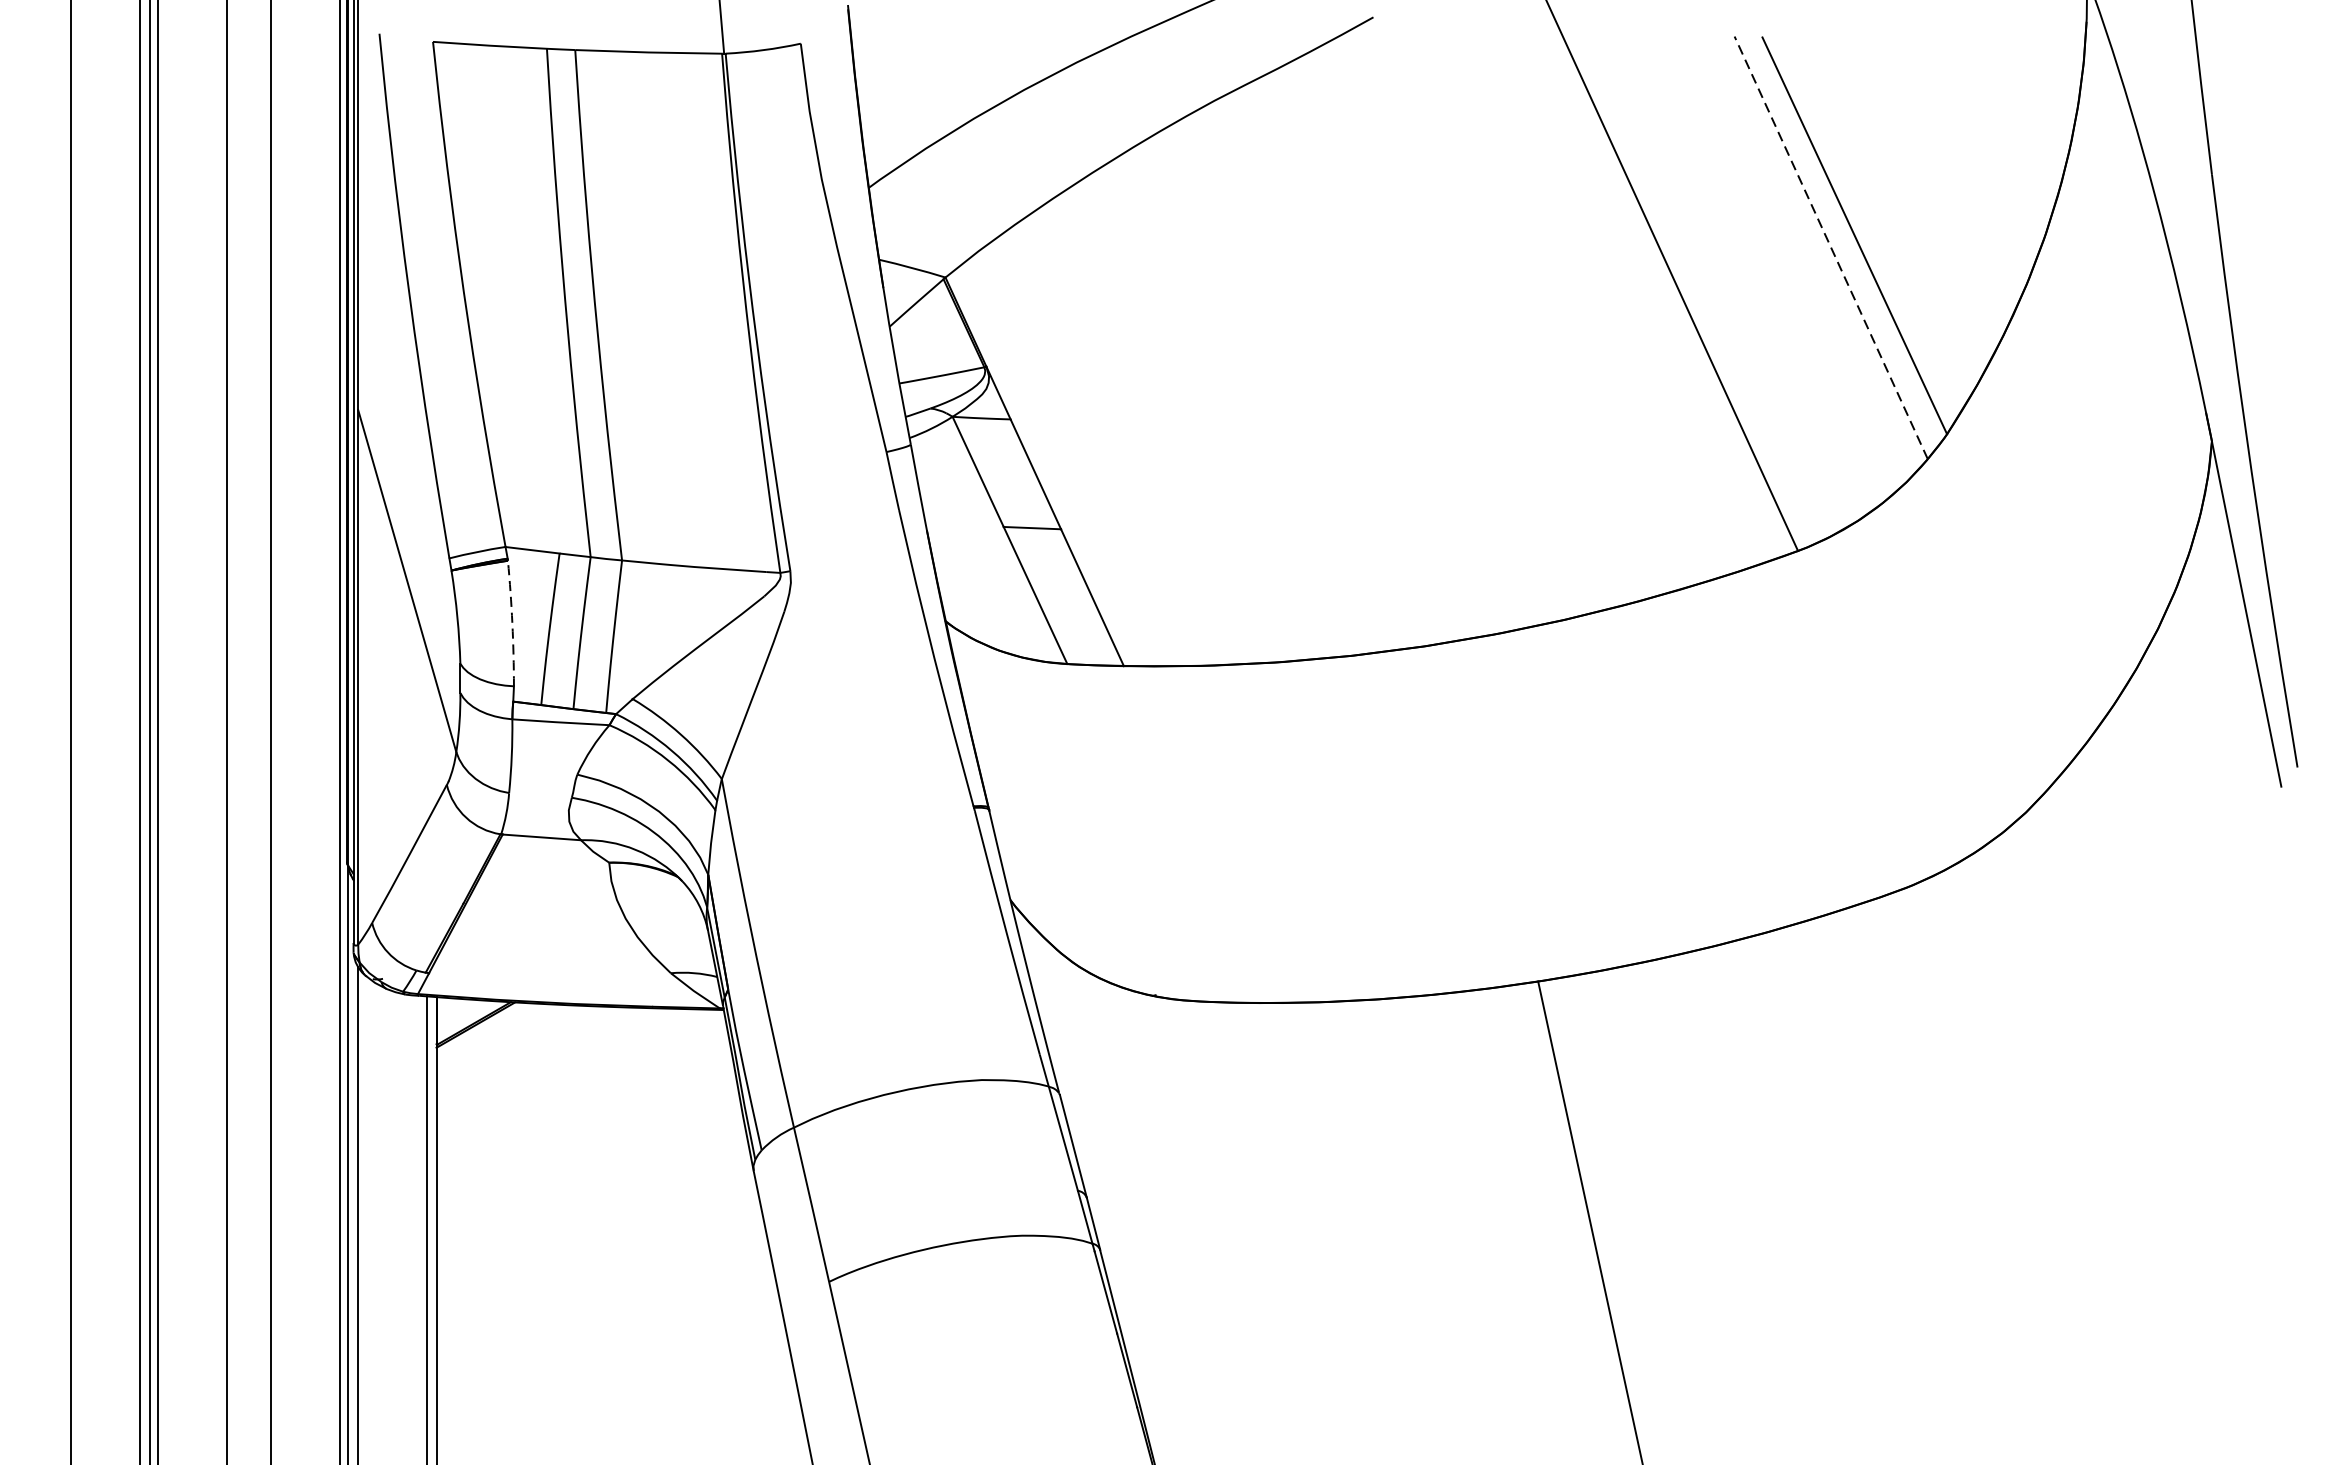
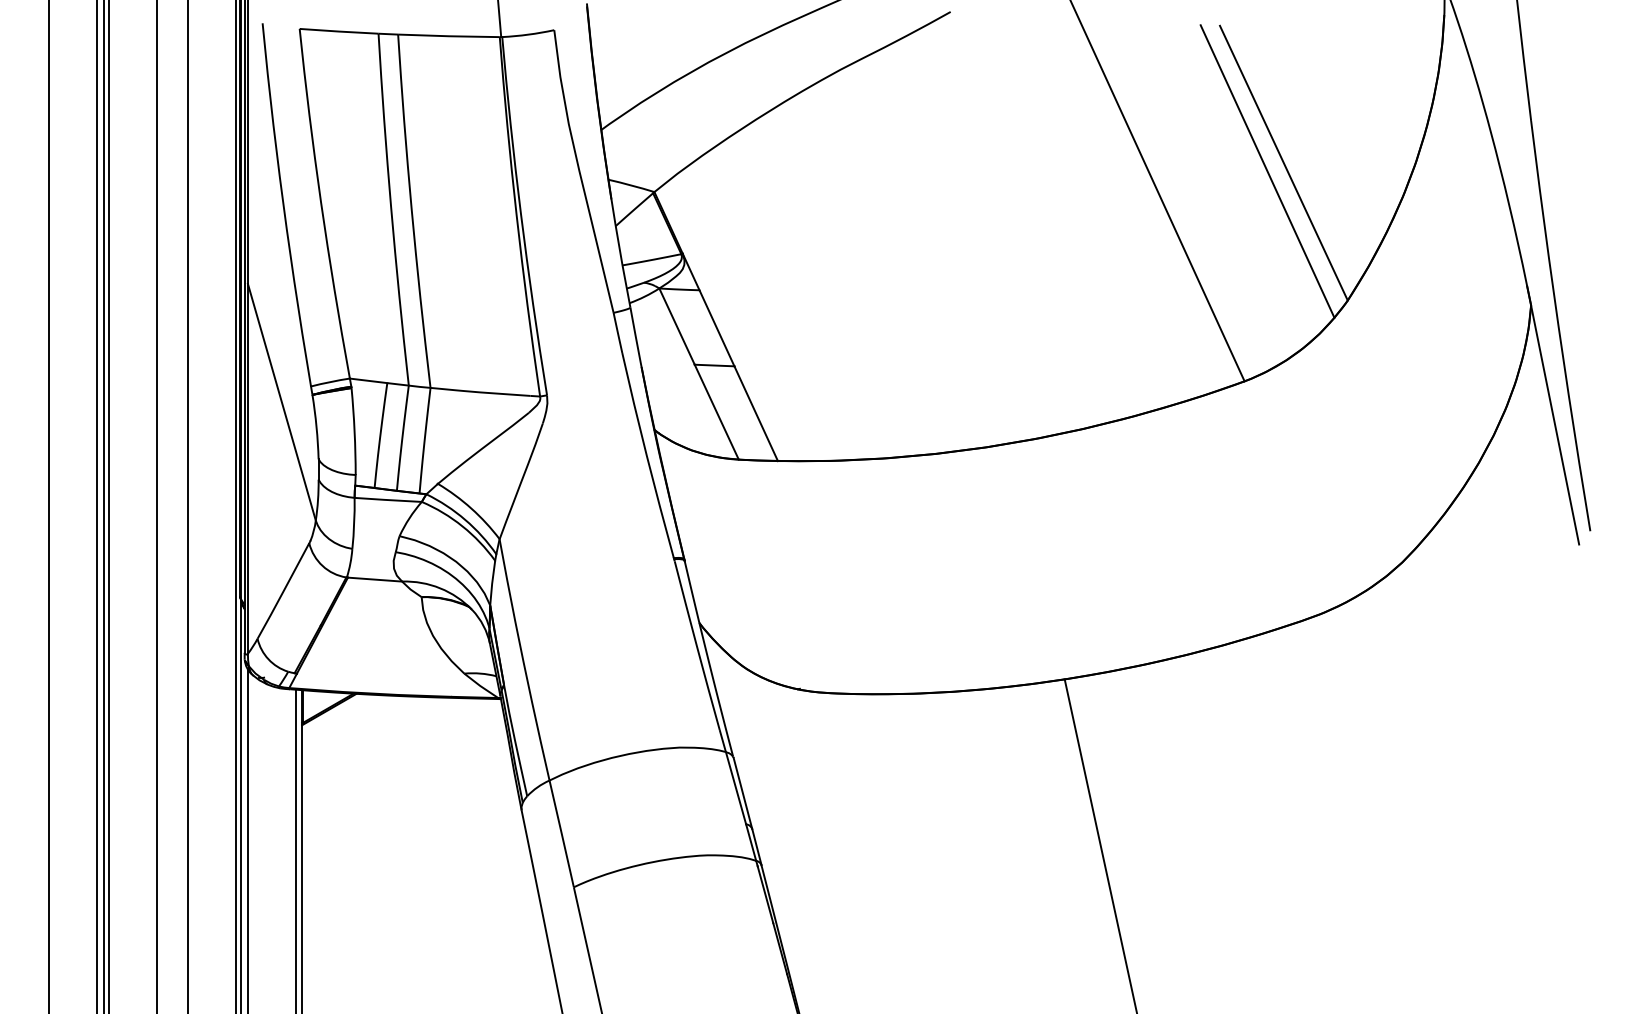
line: (1831, 247) -> (1267, 171), dashed -> solid
arc: (512, 623) -> (354, 431), dashed -> solid

